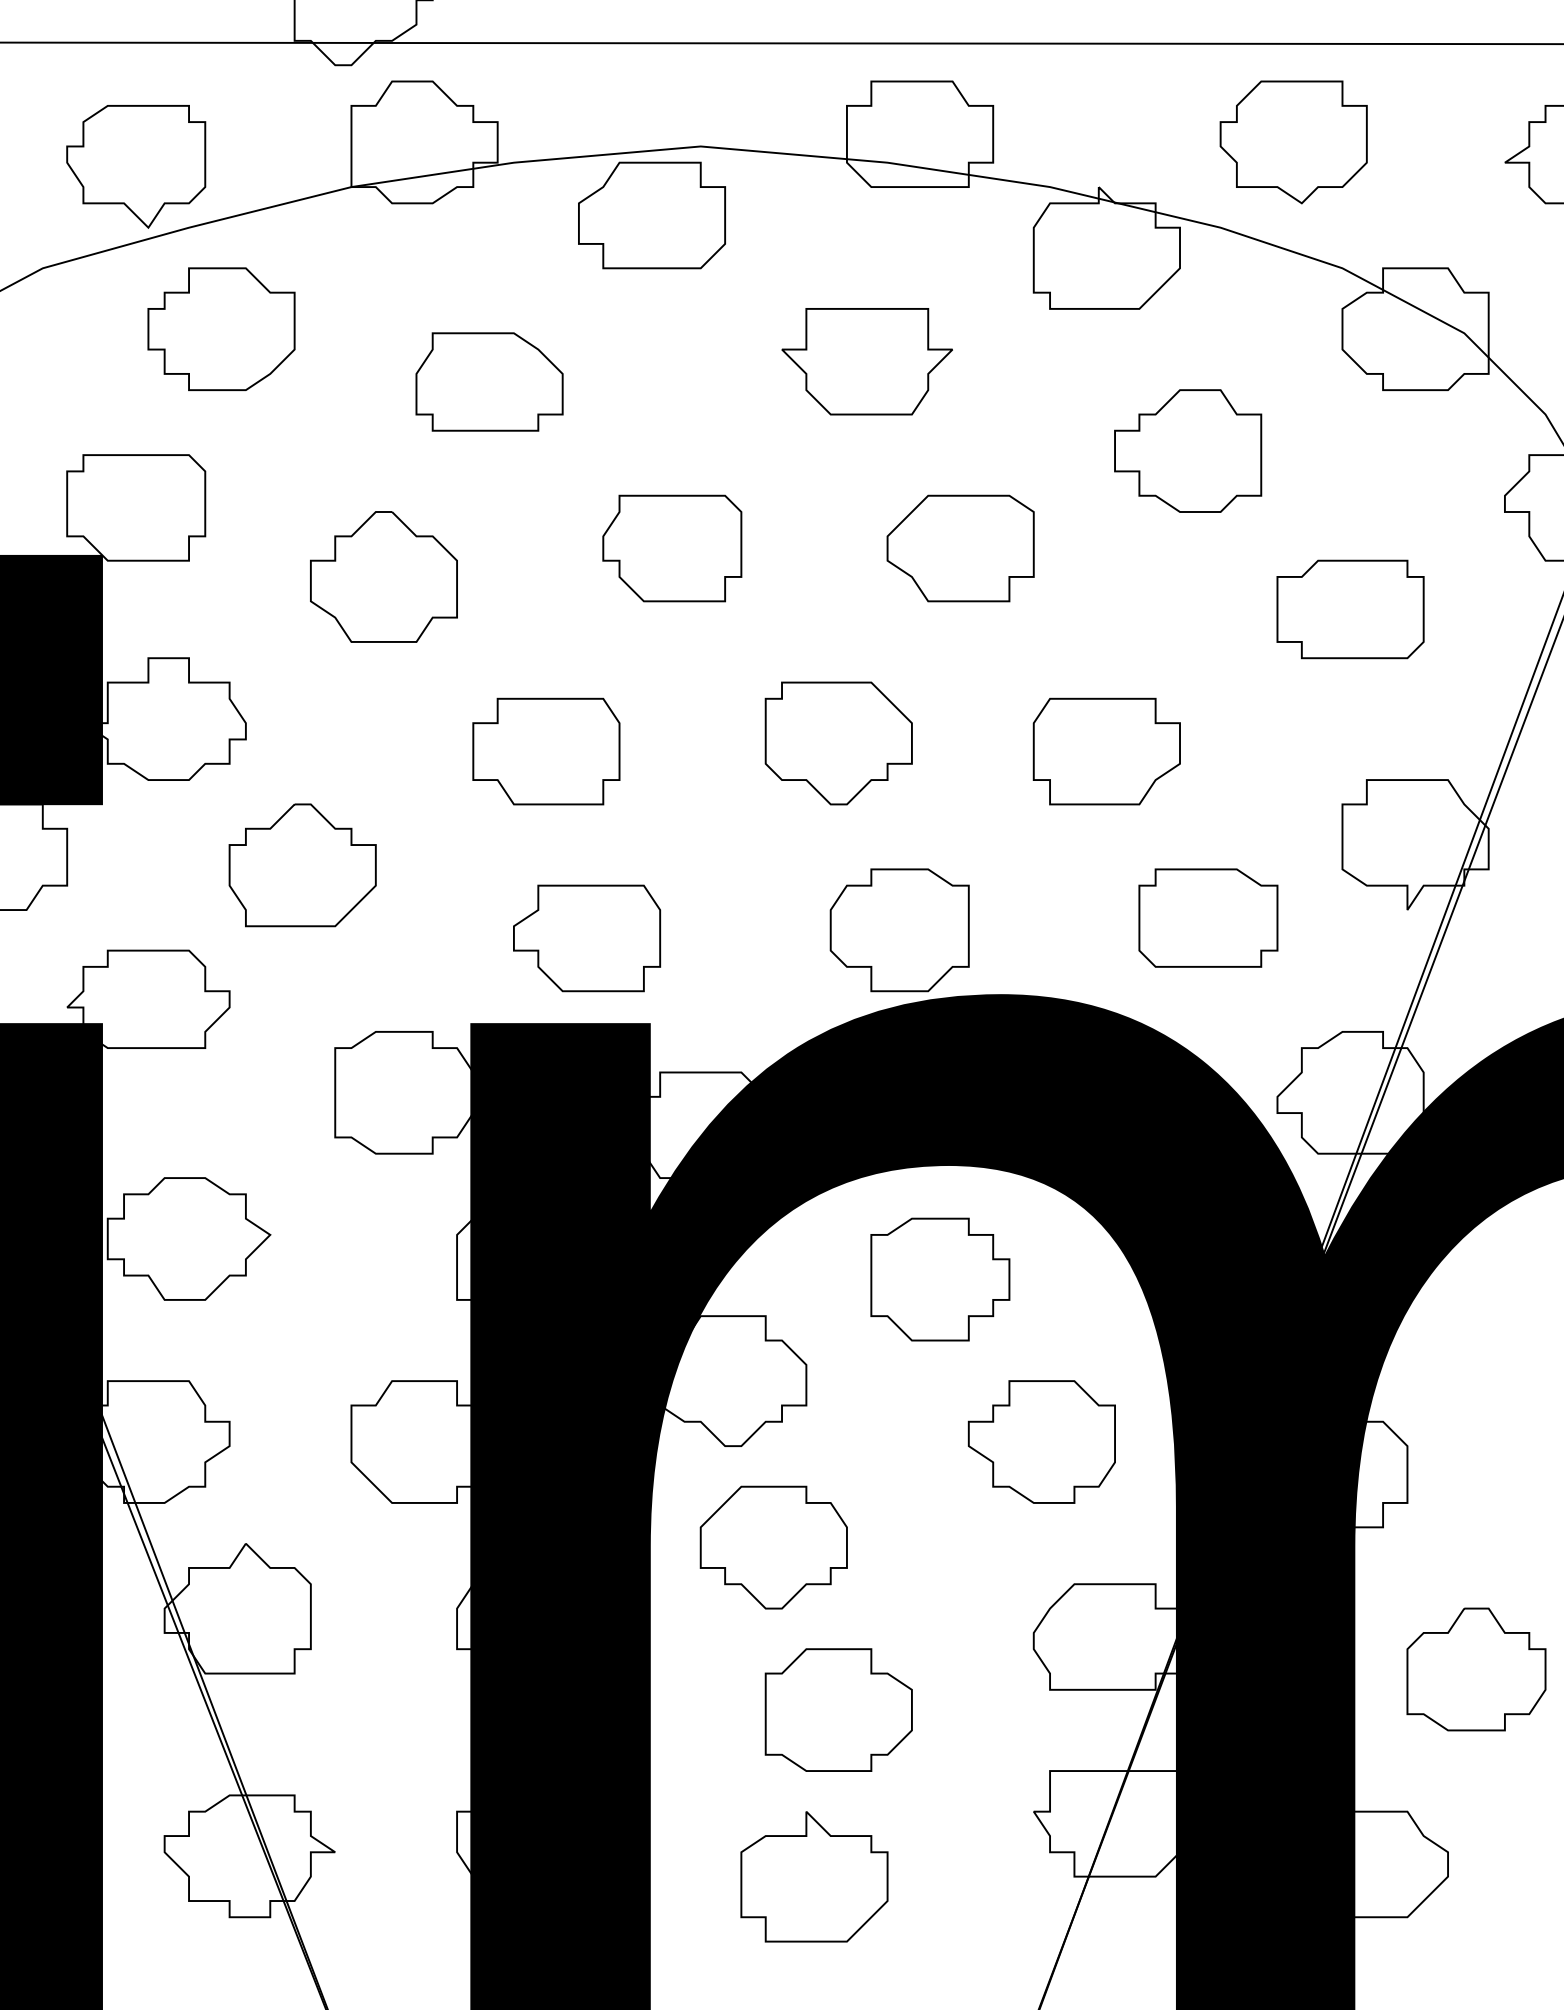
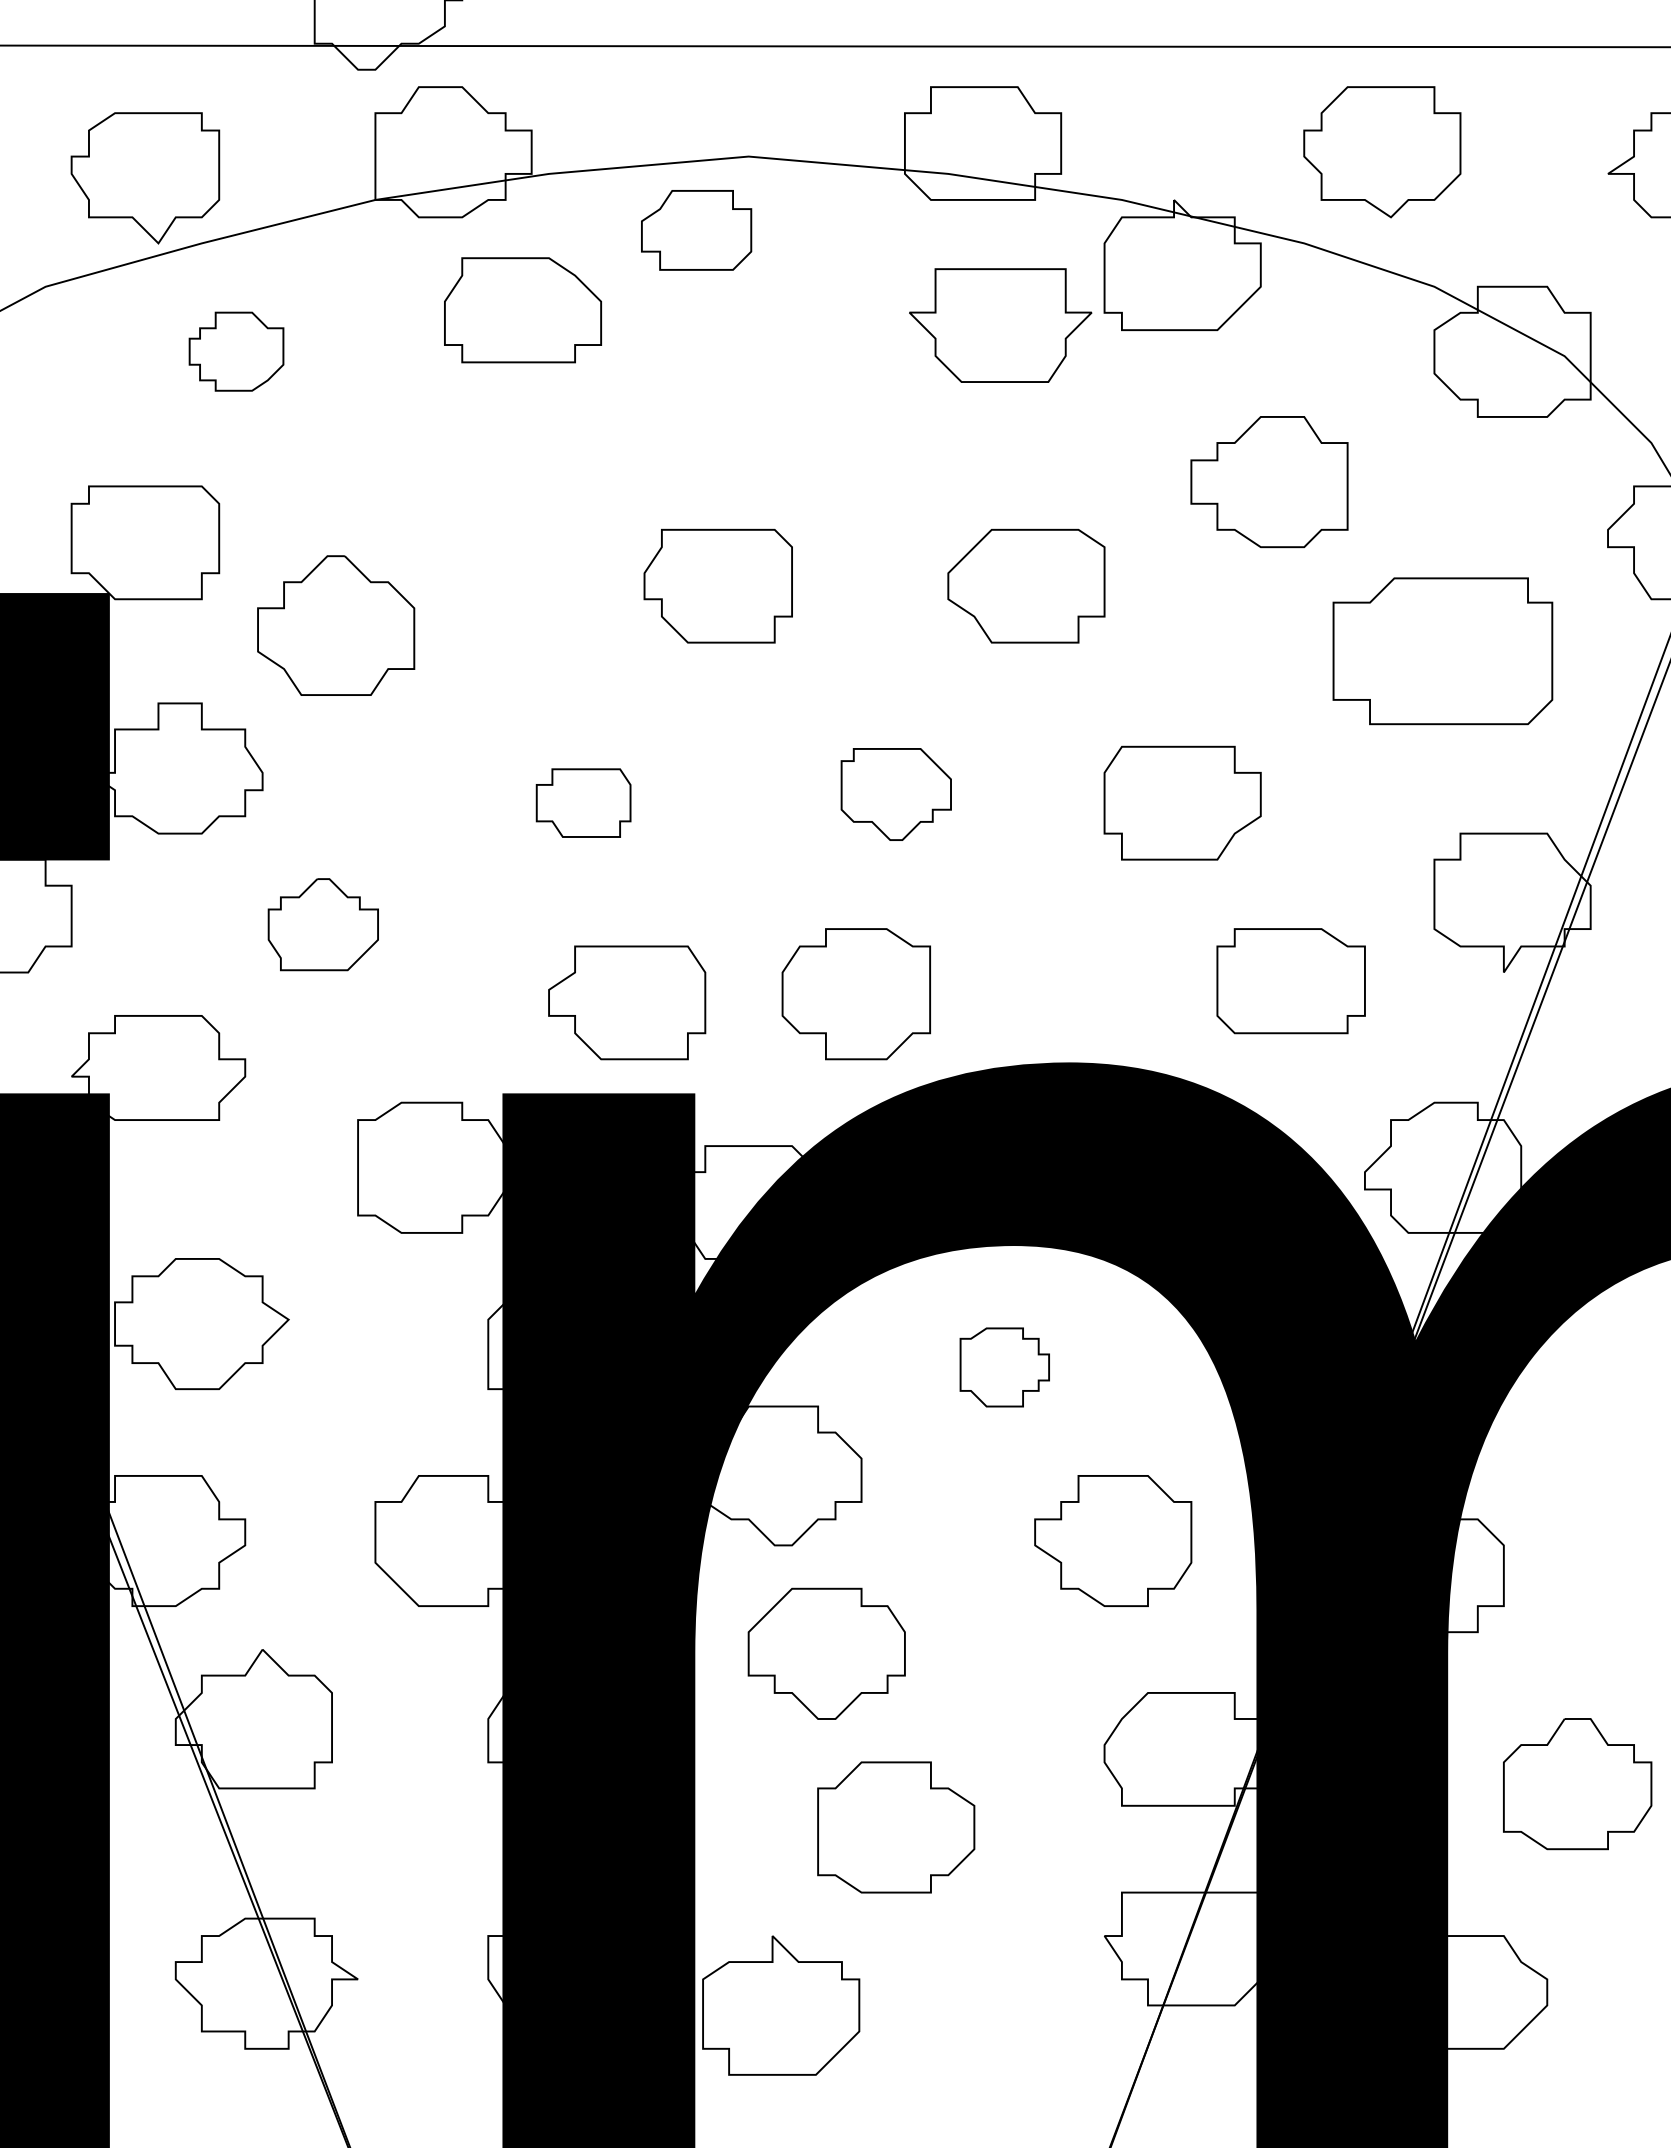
part: (651, 215) -> (696, 230), size x0.7
part: (221, 328) -> (236, 351), size x0.6
part: (867, 361) -> (1000, 325), moved
part: (489, 382) -> (522, 310), moved
part: (384, 576) -> (336, 625), moved
part: (1350, 609) -> (1443, 651), size x1.4
part: (839, 743) -> (896, 794), size x0.7
part: (546, 750) -> (583, 802), size x0.6
part: (302, 865) -> (323, 924), size x0.7
part: (898, 930) -> (855, 994), moved
part: (940, 1279) -> (1004, 1367), size x0.6
part: (814, 1876) -> (781, 2005), moved

